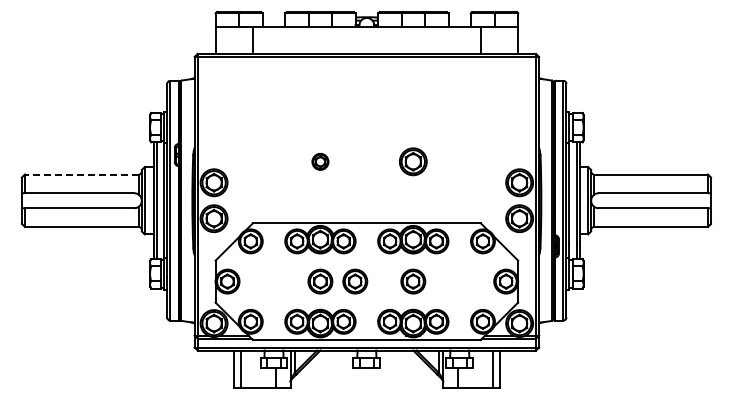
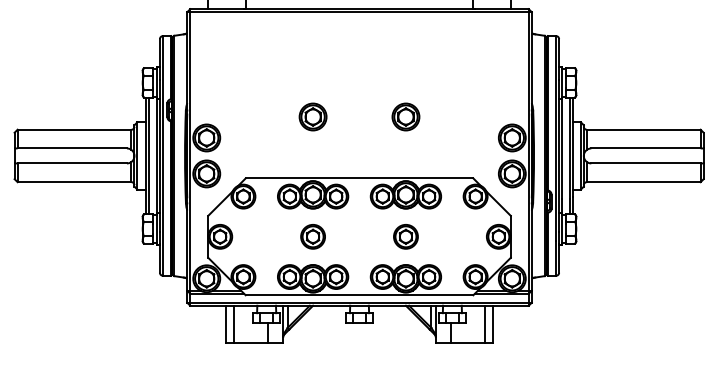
part: (320, 161) -> (313, 116), size x1.67
line: (81, 174) -> (74, 129), dashed -> solid
part: (355, 281) -> (348, 236), removed

